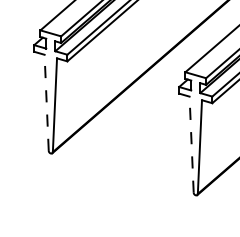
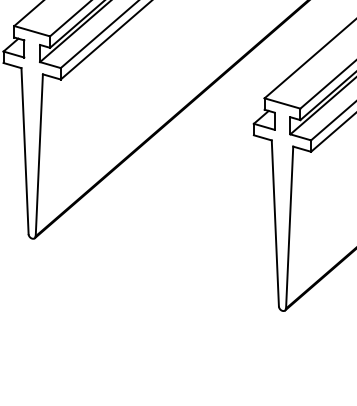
line: (46, 102) -> (24, 150), dashed -> solid
line: (191, 144) -> (275, 223), dashed -> solid

